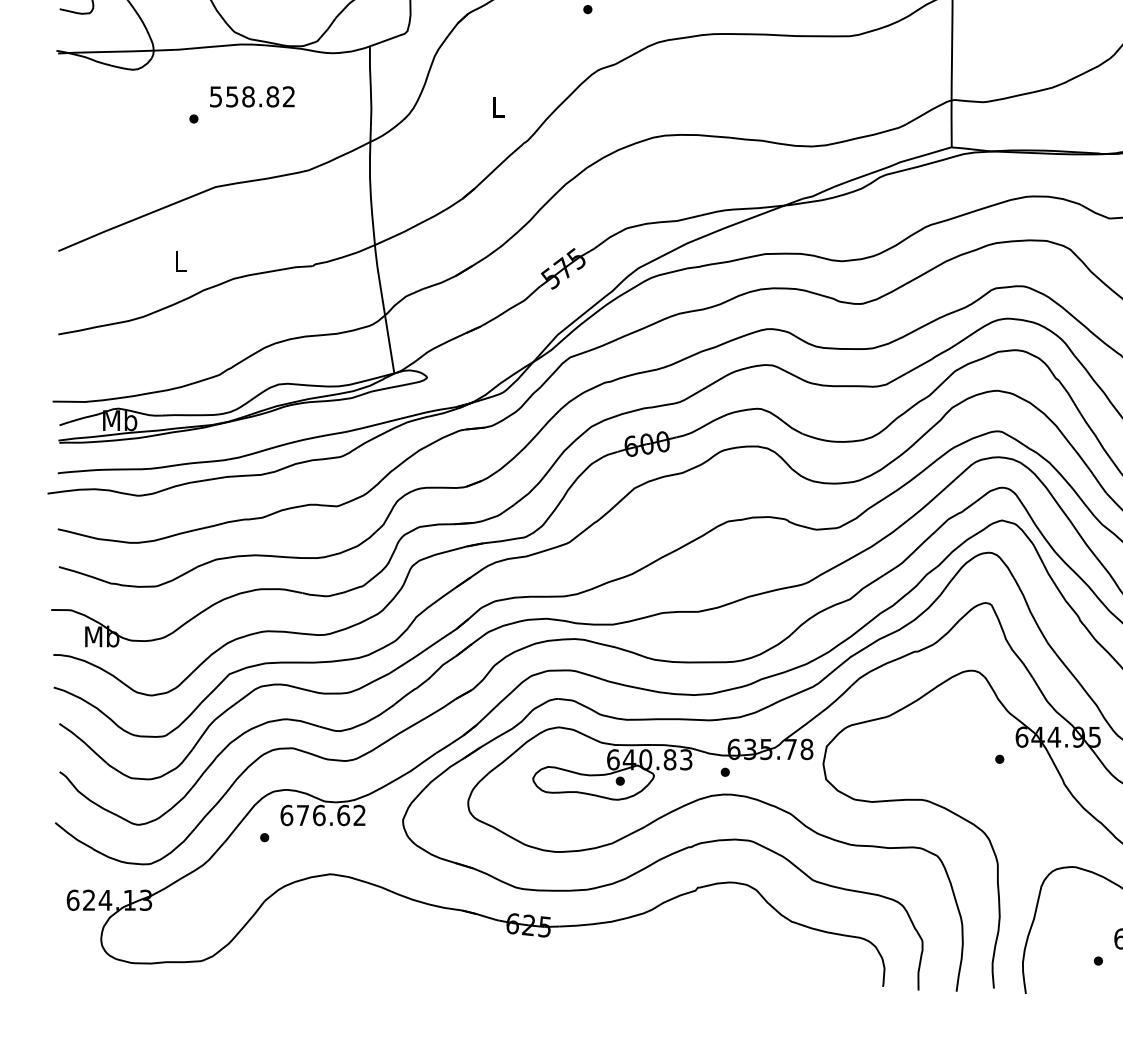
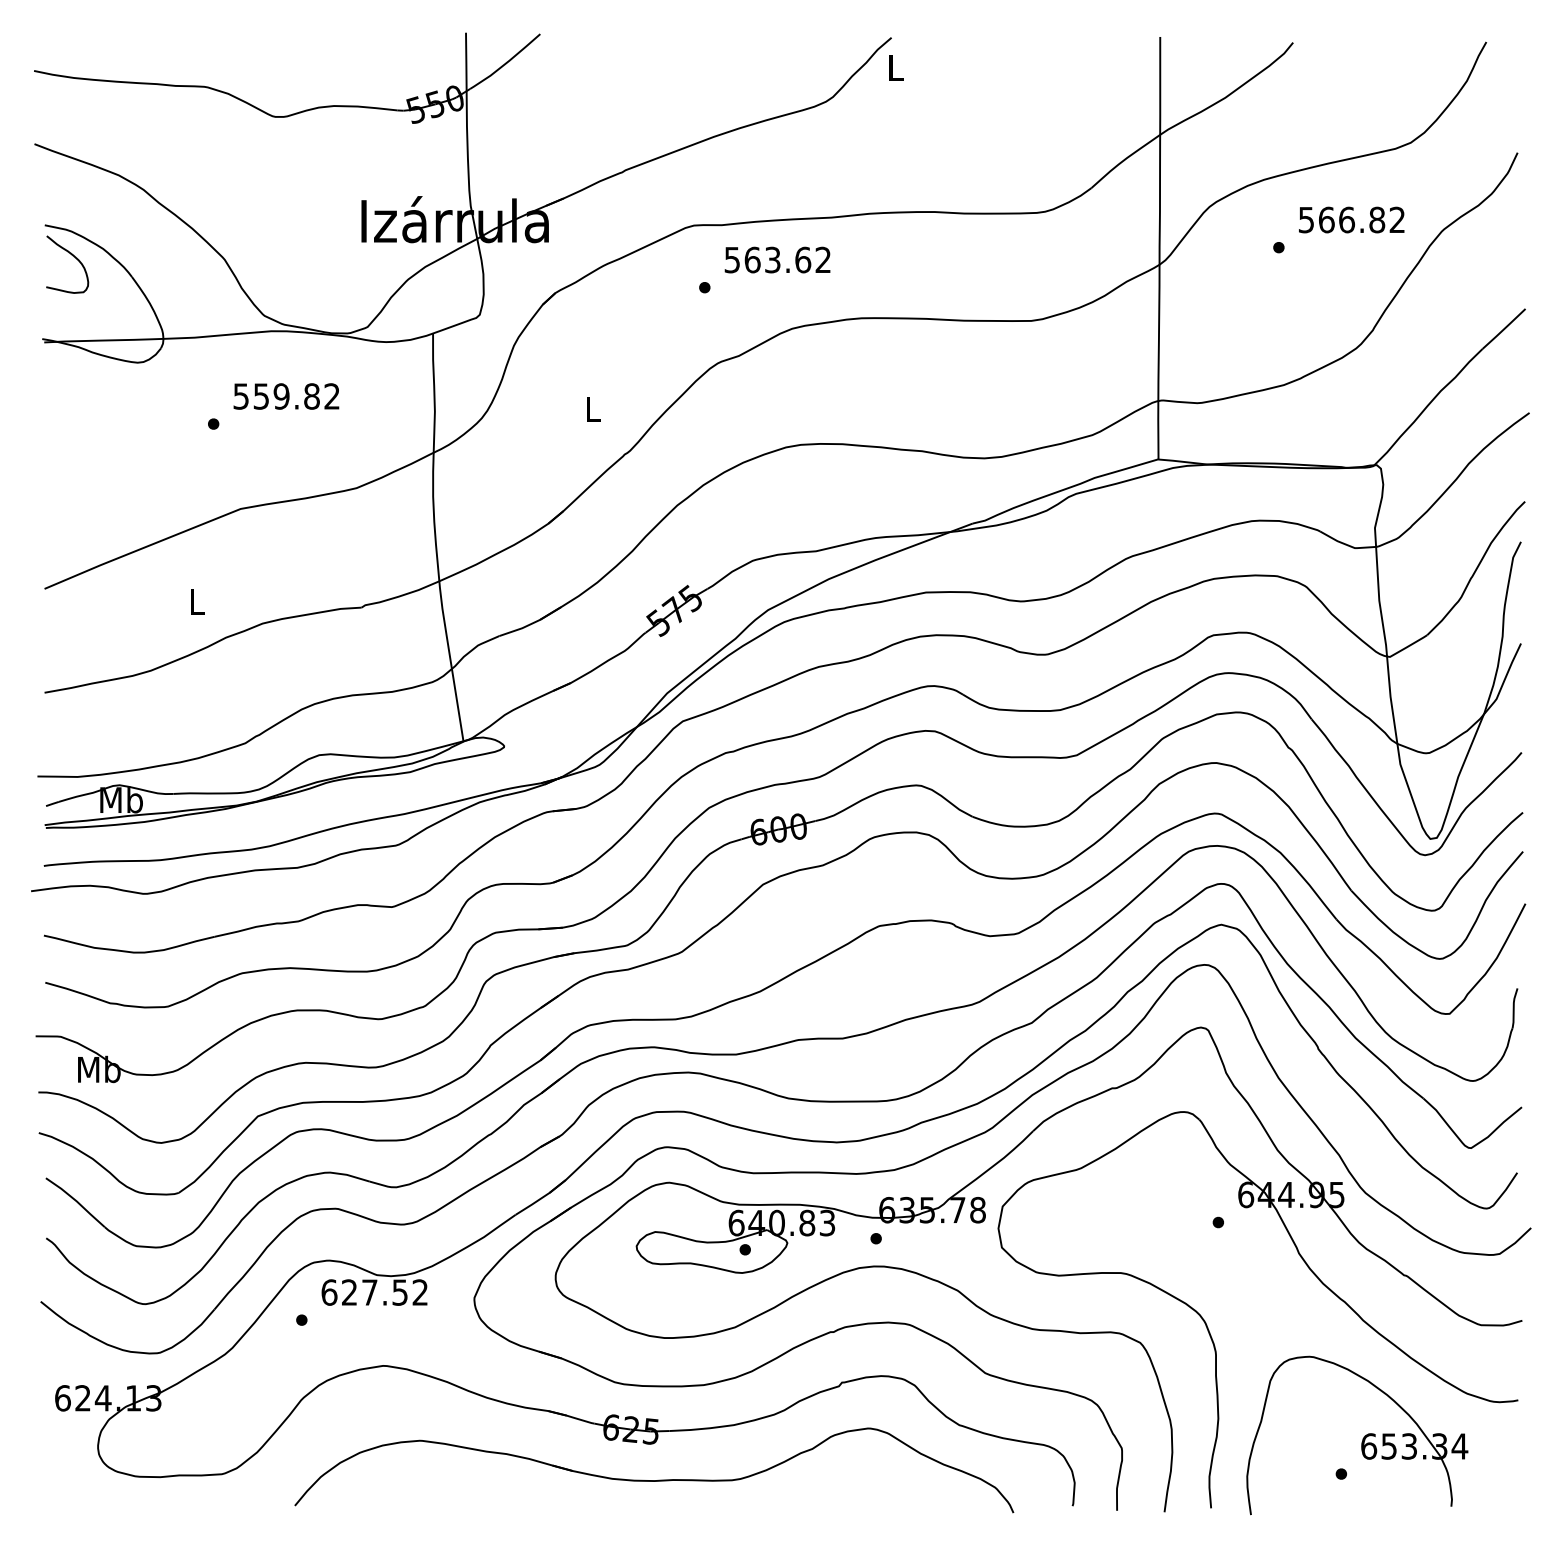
text: (248, 96) -> (281, 396), 558.82 -> 559.82
text: (323, 815) -> (375, 1292), 676.62 -> 627.52
part: (550, 965) -> (658, 1479), added

